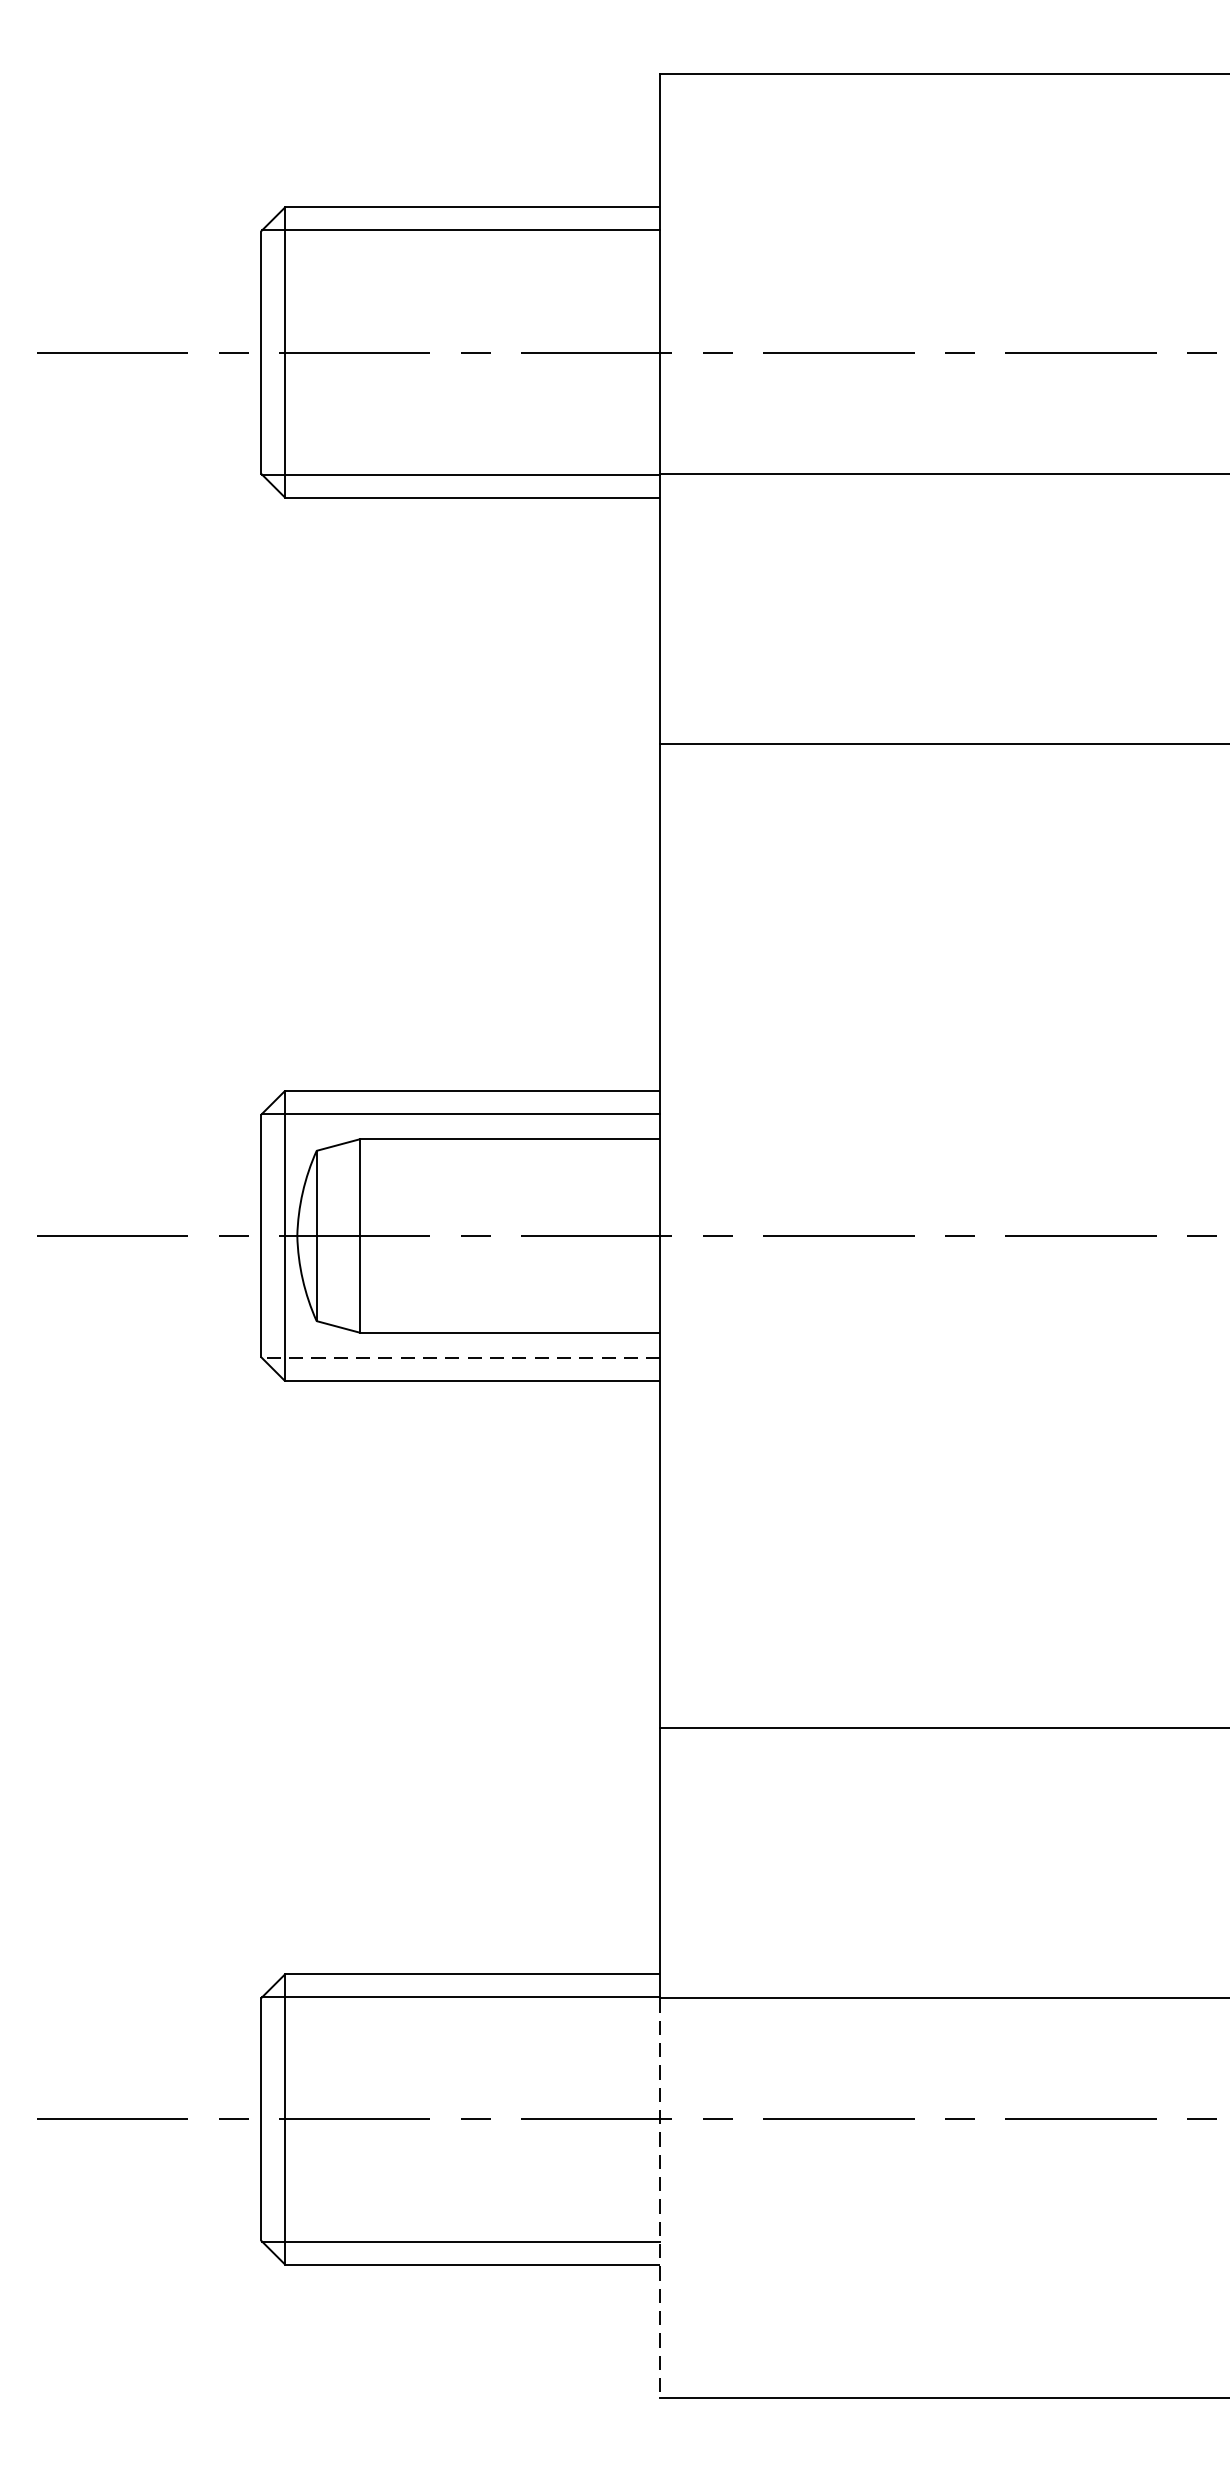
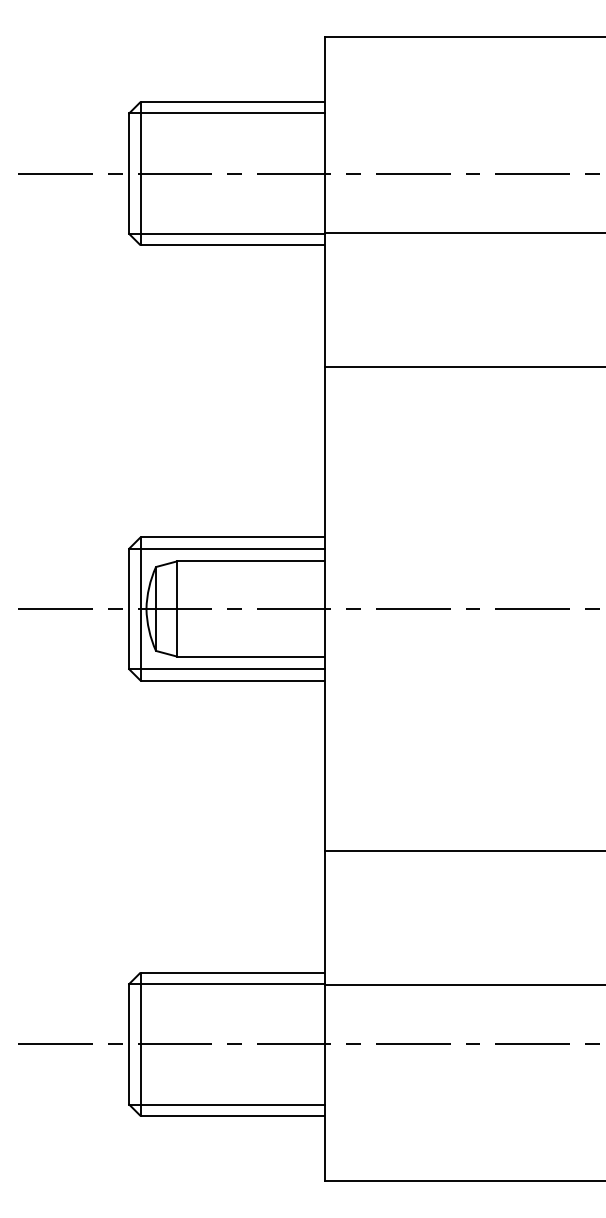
line: (459, 1358) -> (226, 669), dashed -> solid
line: (660, 2198) -> (325, 1083), dashed -> solid

